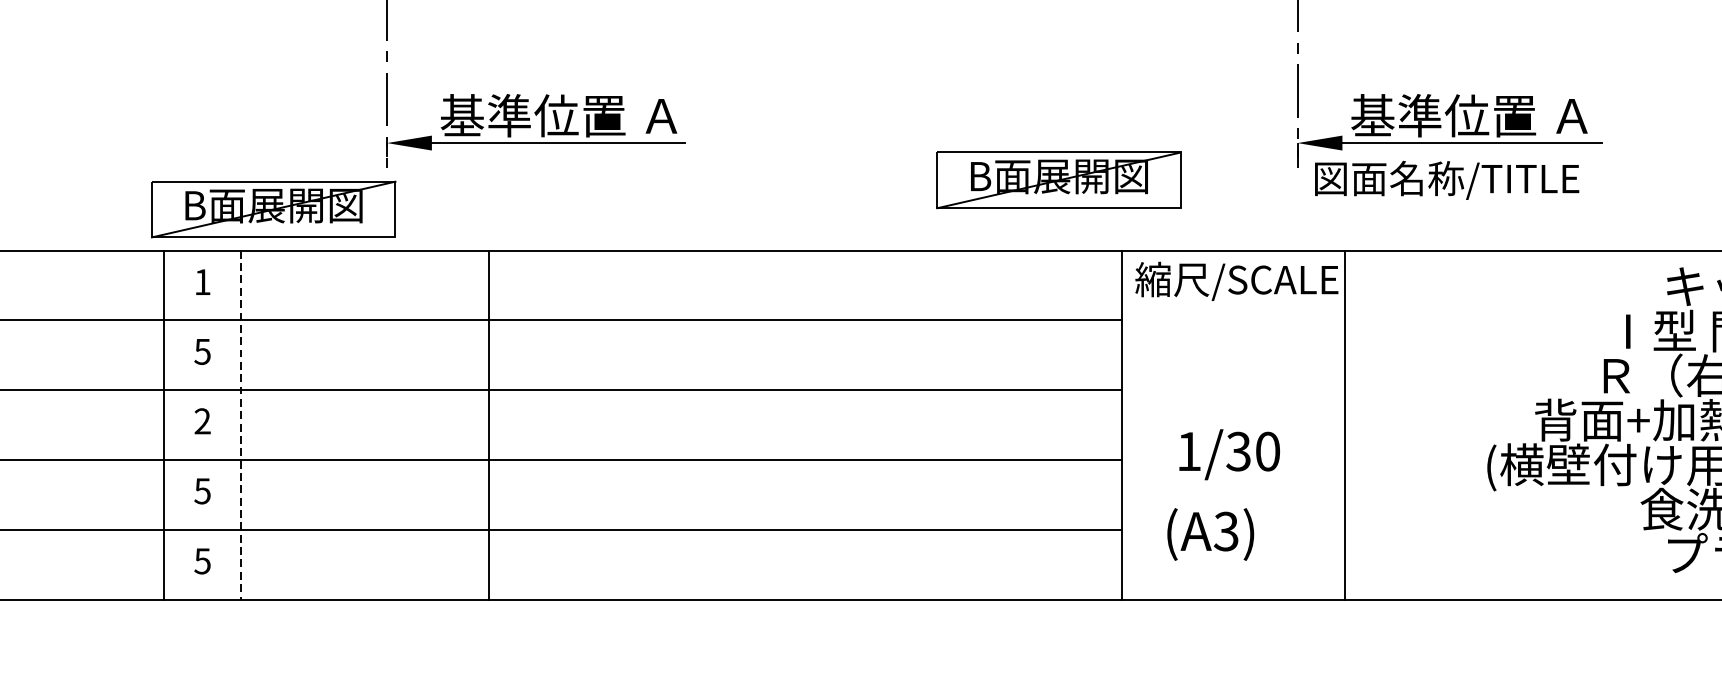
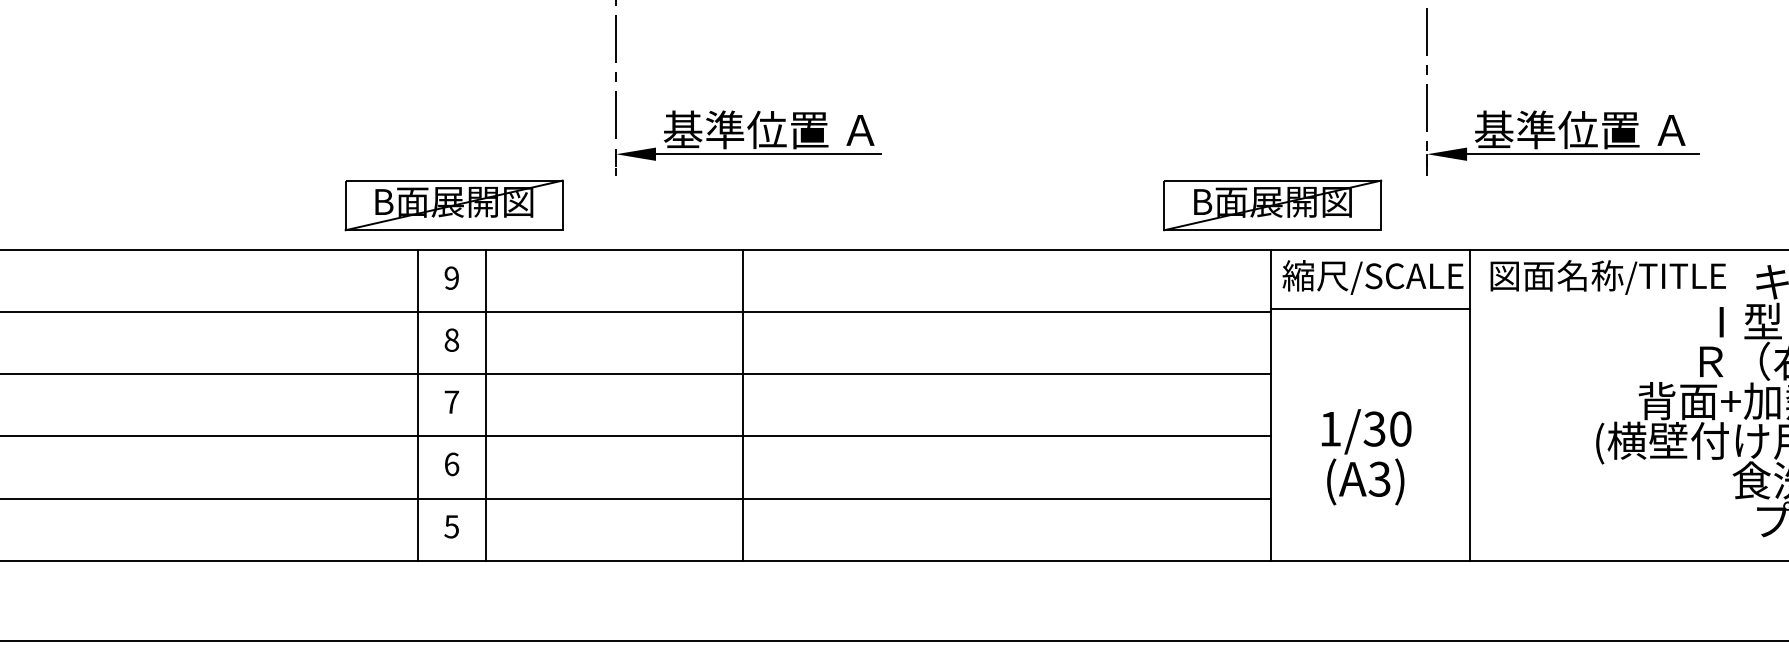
part: (1058, 180) -> (1272, 205), moved
text: (1446, 180) -> (1607, 277), moved
part: (273, 209) -> (453, 205), moved
text: (202, 281) -> (451, 277), 1 -> 9
line: (1232, 316) -> (1369, 308), added
text: (202, 351) -> (451, 339), 5 -> 8
text: (202, 420) -> (451, 401), 2 -> 7
line: (489, 425) -> (743, 405), moved
line: (241, 426) -> (486, 406), dashed -> solid
text: (202, 491) -> (451, 464), 5 -> 6
text: (1210, 534) -> (1365, 481), moved

